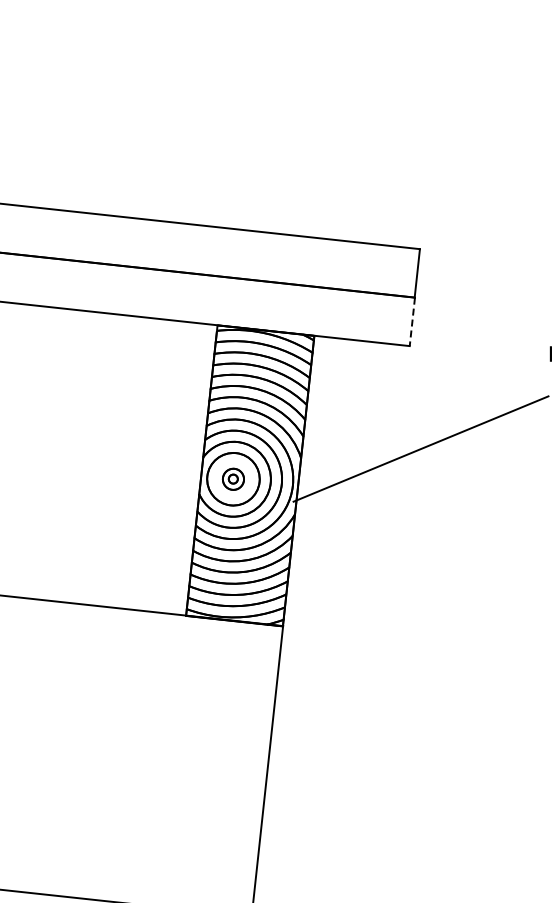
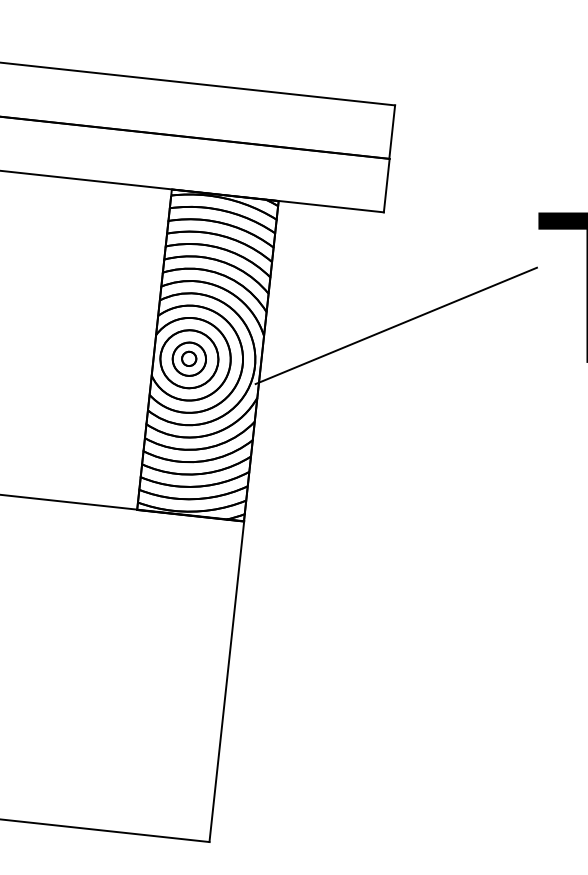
line: (412, 322) -> (386, 186), dashed -> solid
part: (233, 479) -> (189, 359), size x1.43

